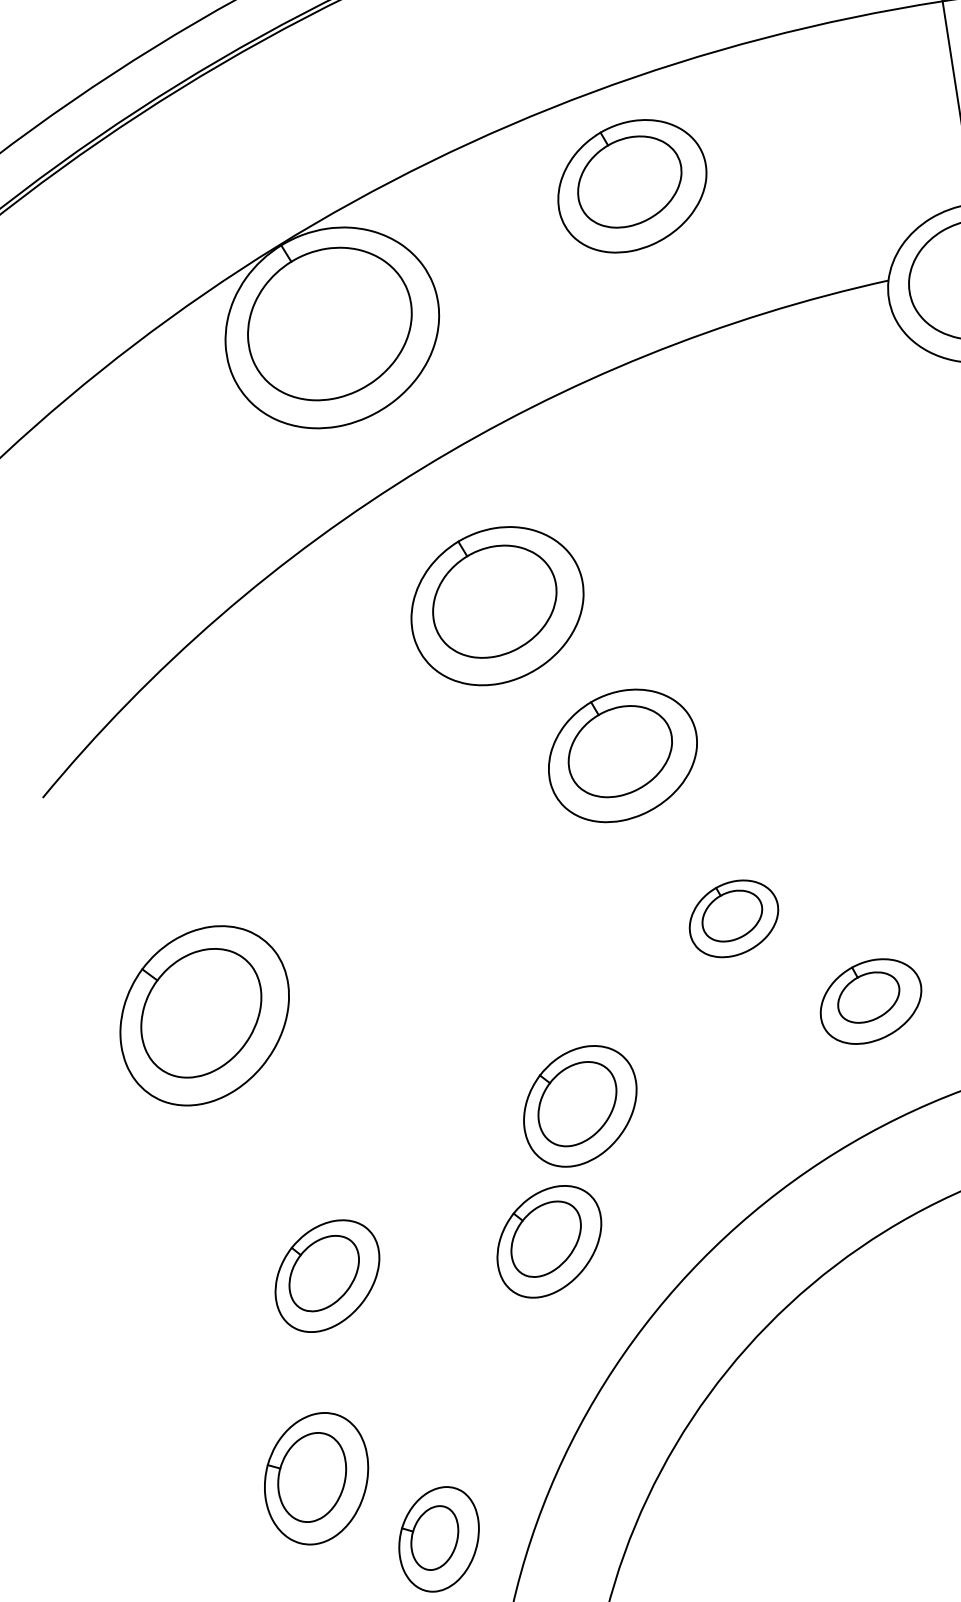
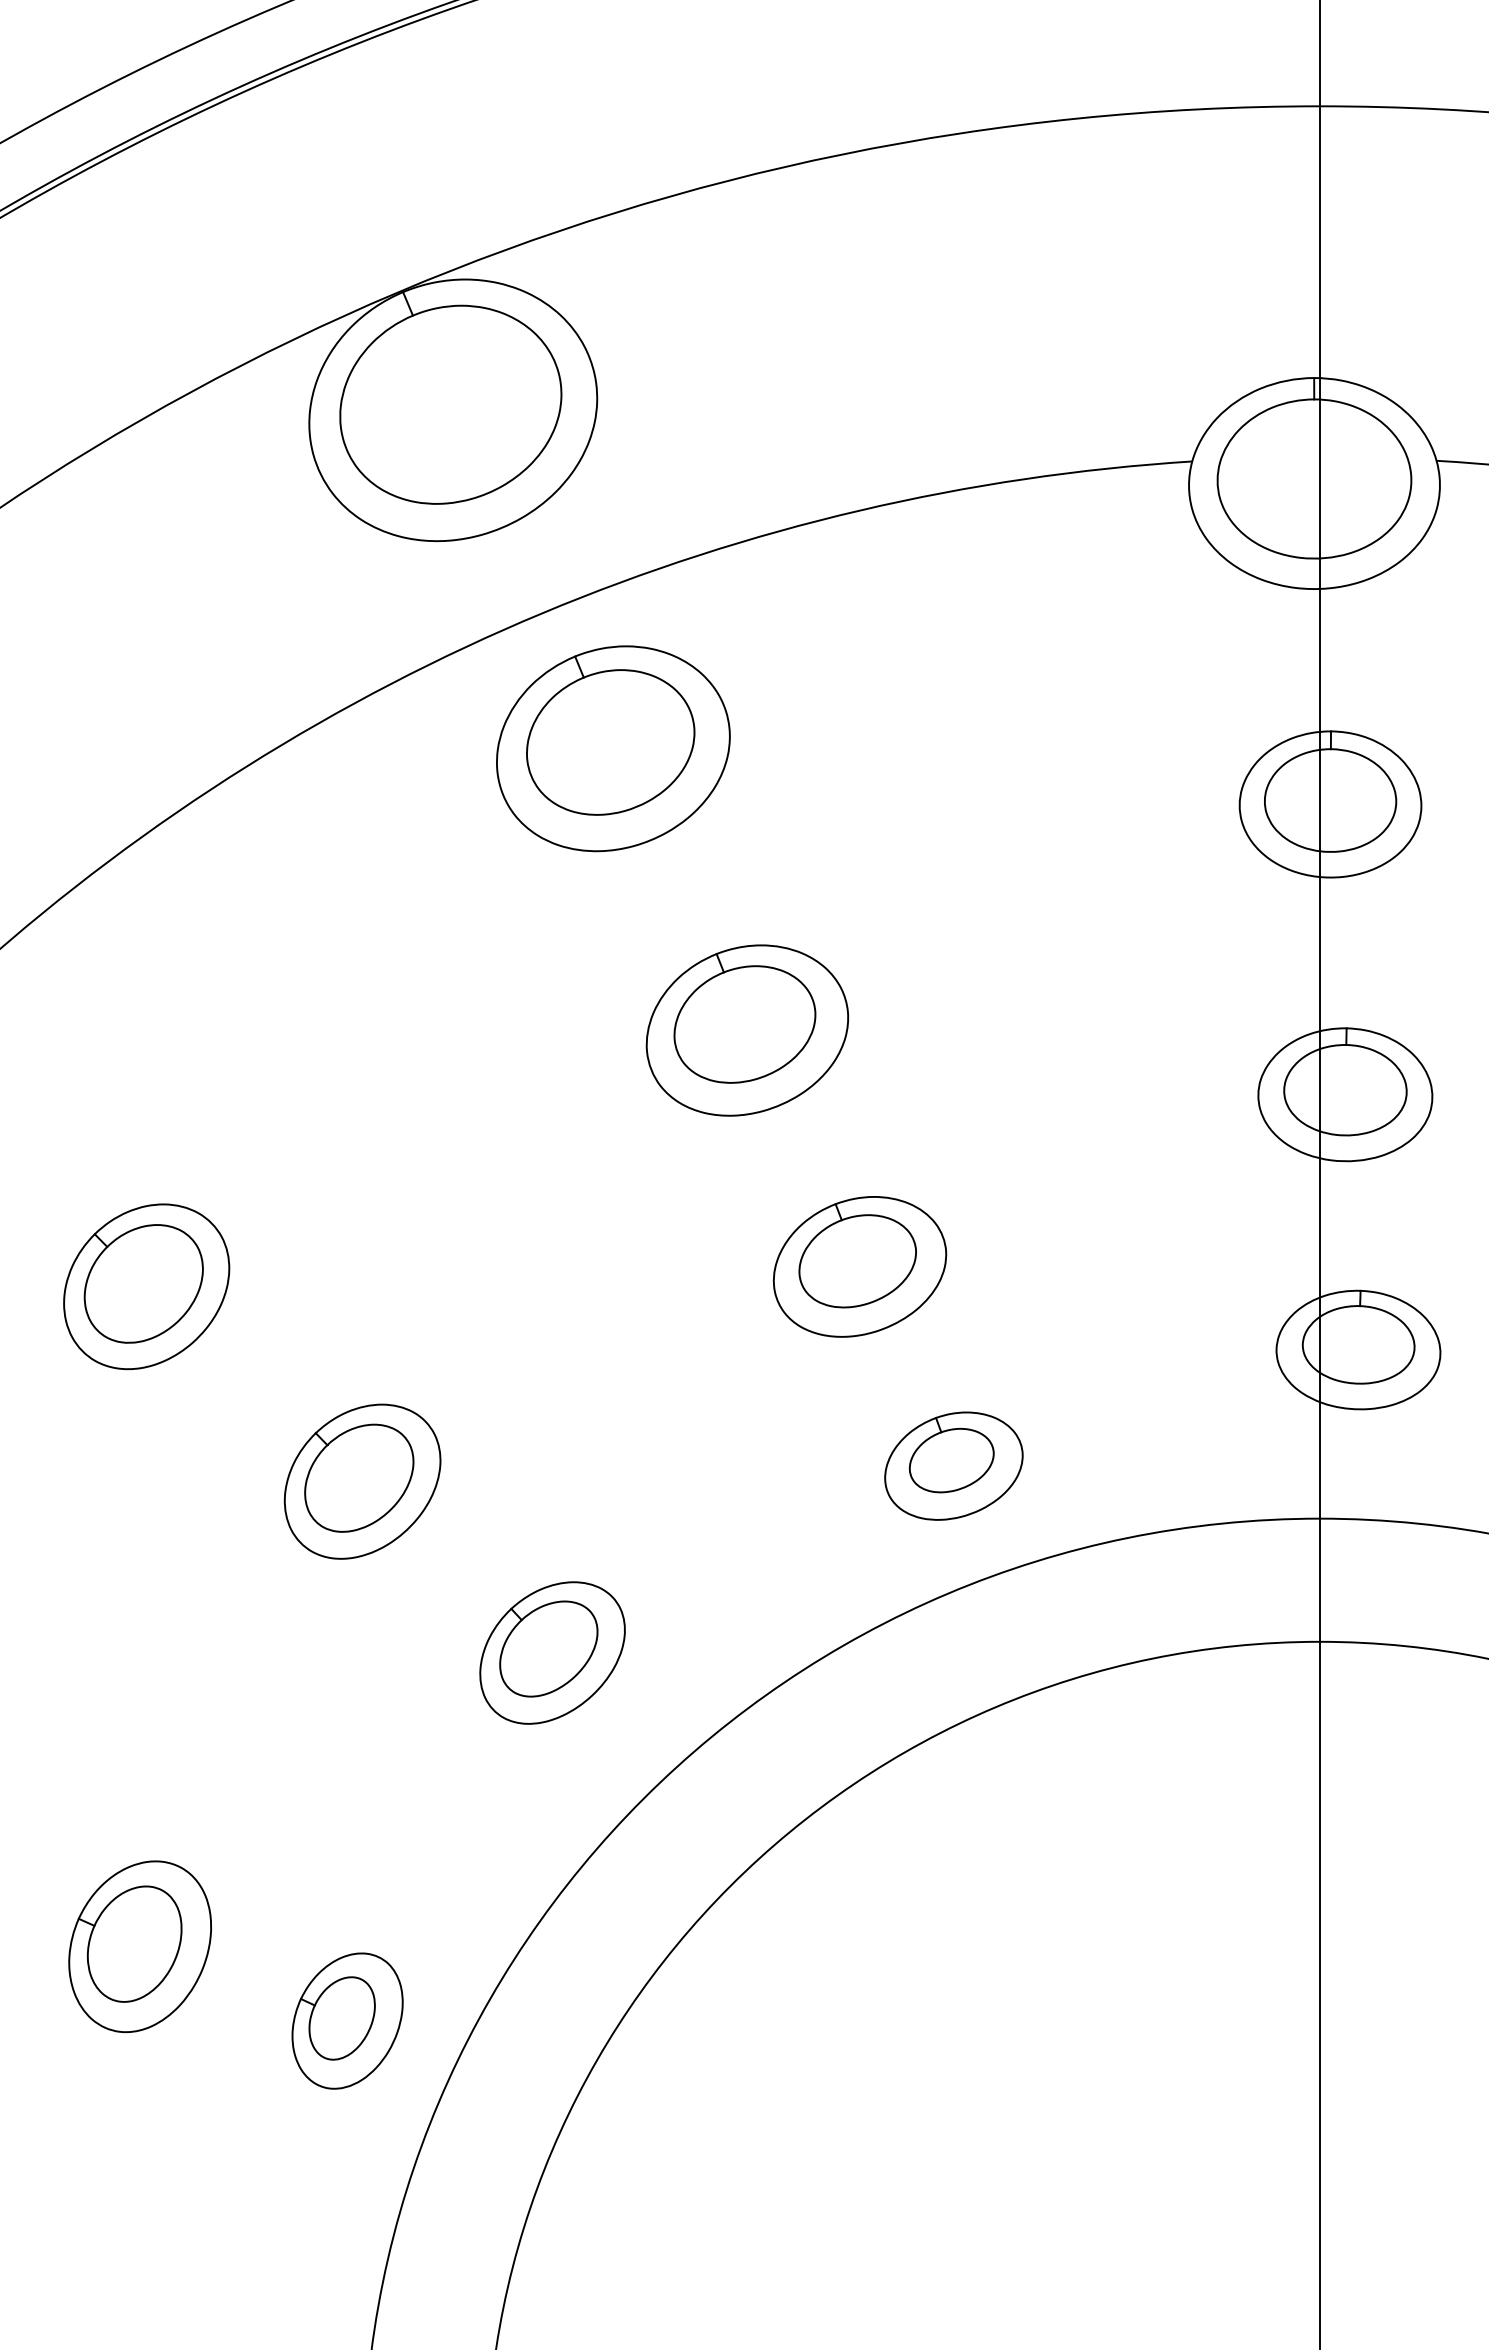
part: (631, 186) -> (874, 285), removed
part: (497, 605) -> (613, 748), moved
part: (733, 918) -> (859, 1266), size x1.43
part: (870, 1000) -> (953, 1465), moved
part: (204, 1015) -> (146, 1286), size x0.71
part: (580, 1106) -> (362, 1481), moved
part: (327, 1275) -> (254, 1652), removed
part: (316, 1478) -> (139, 1946), moved

